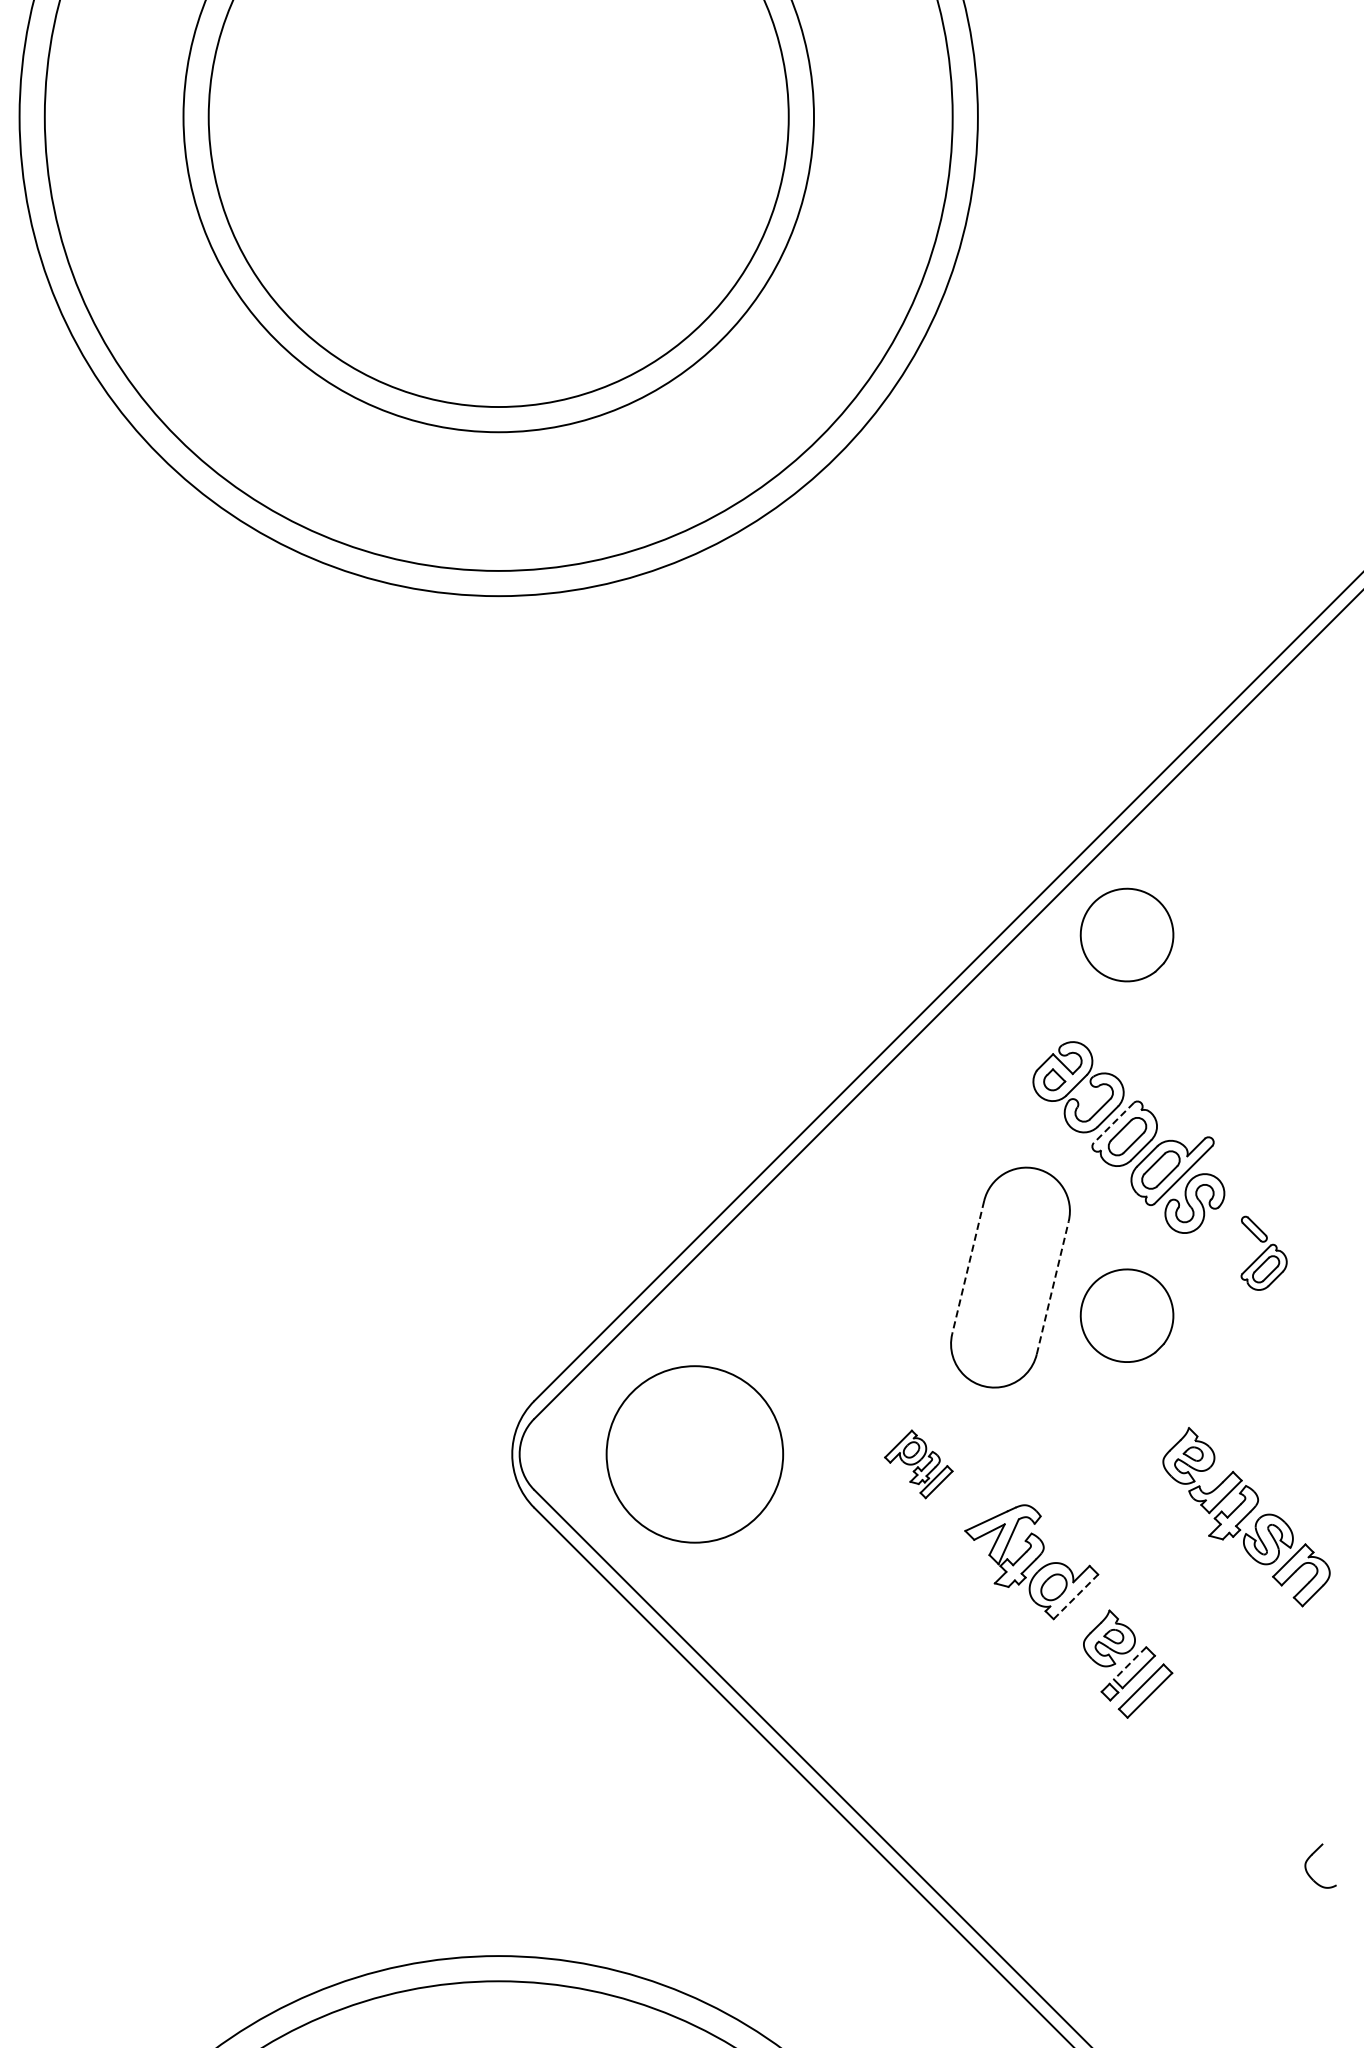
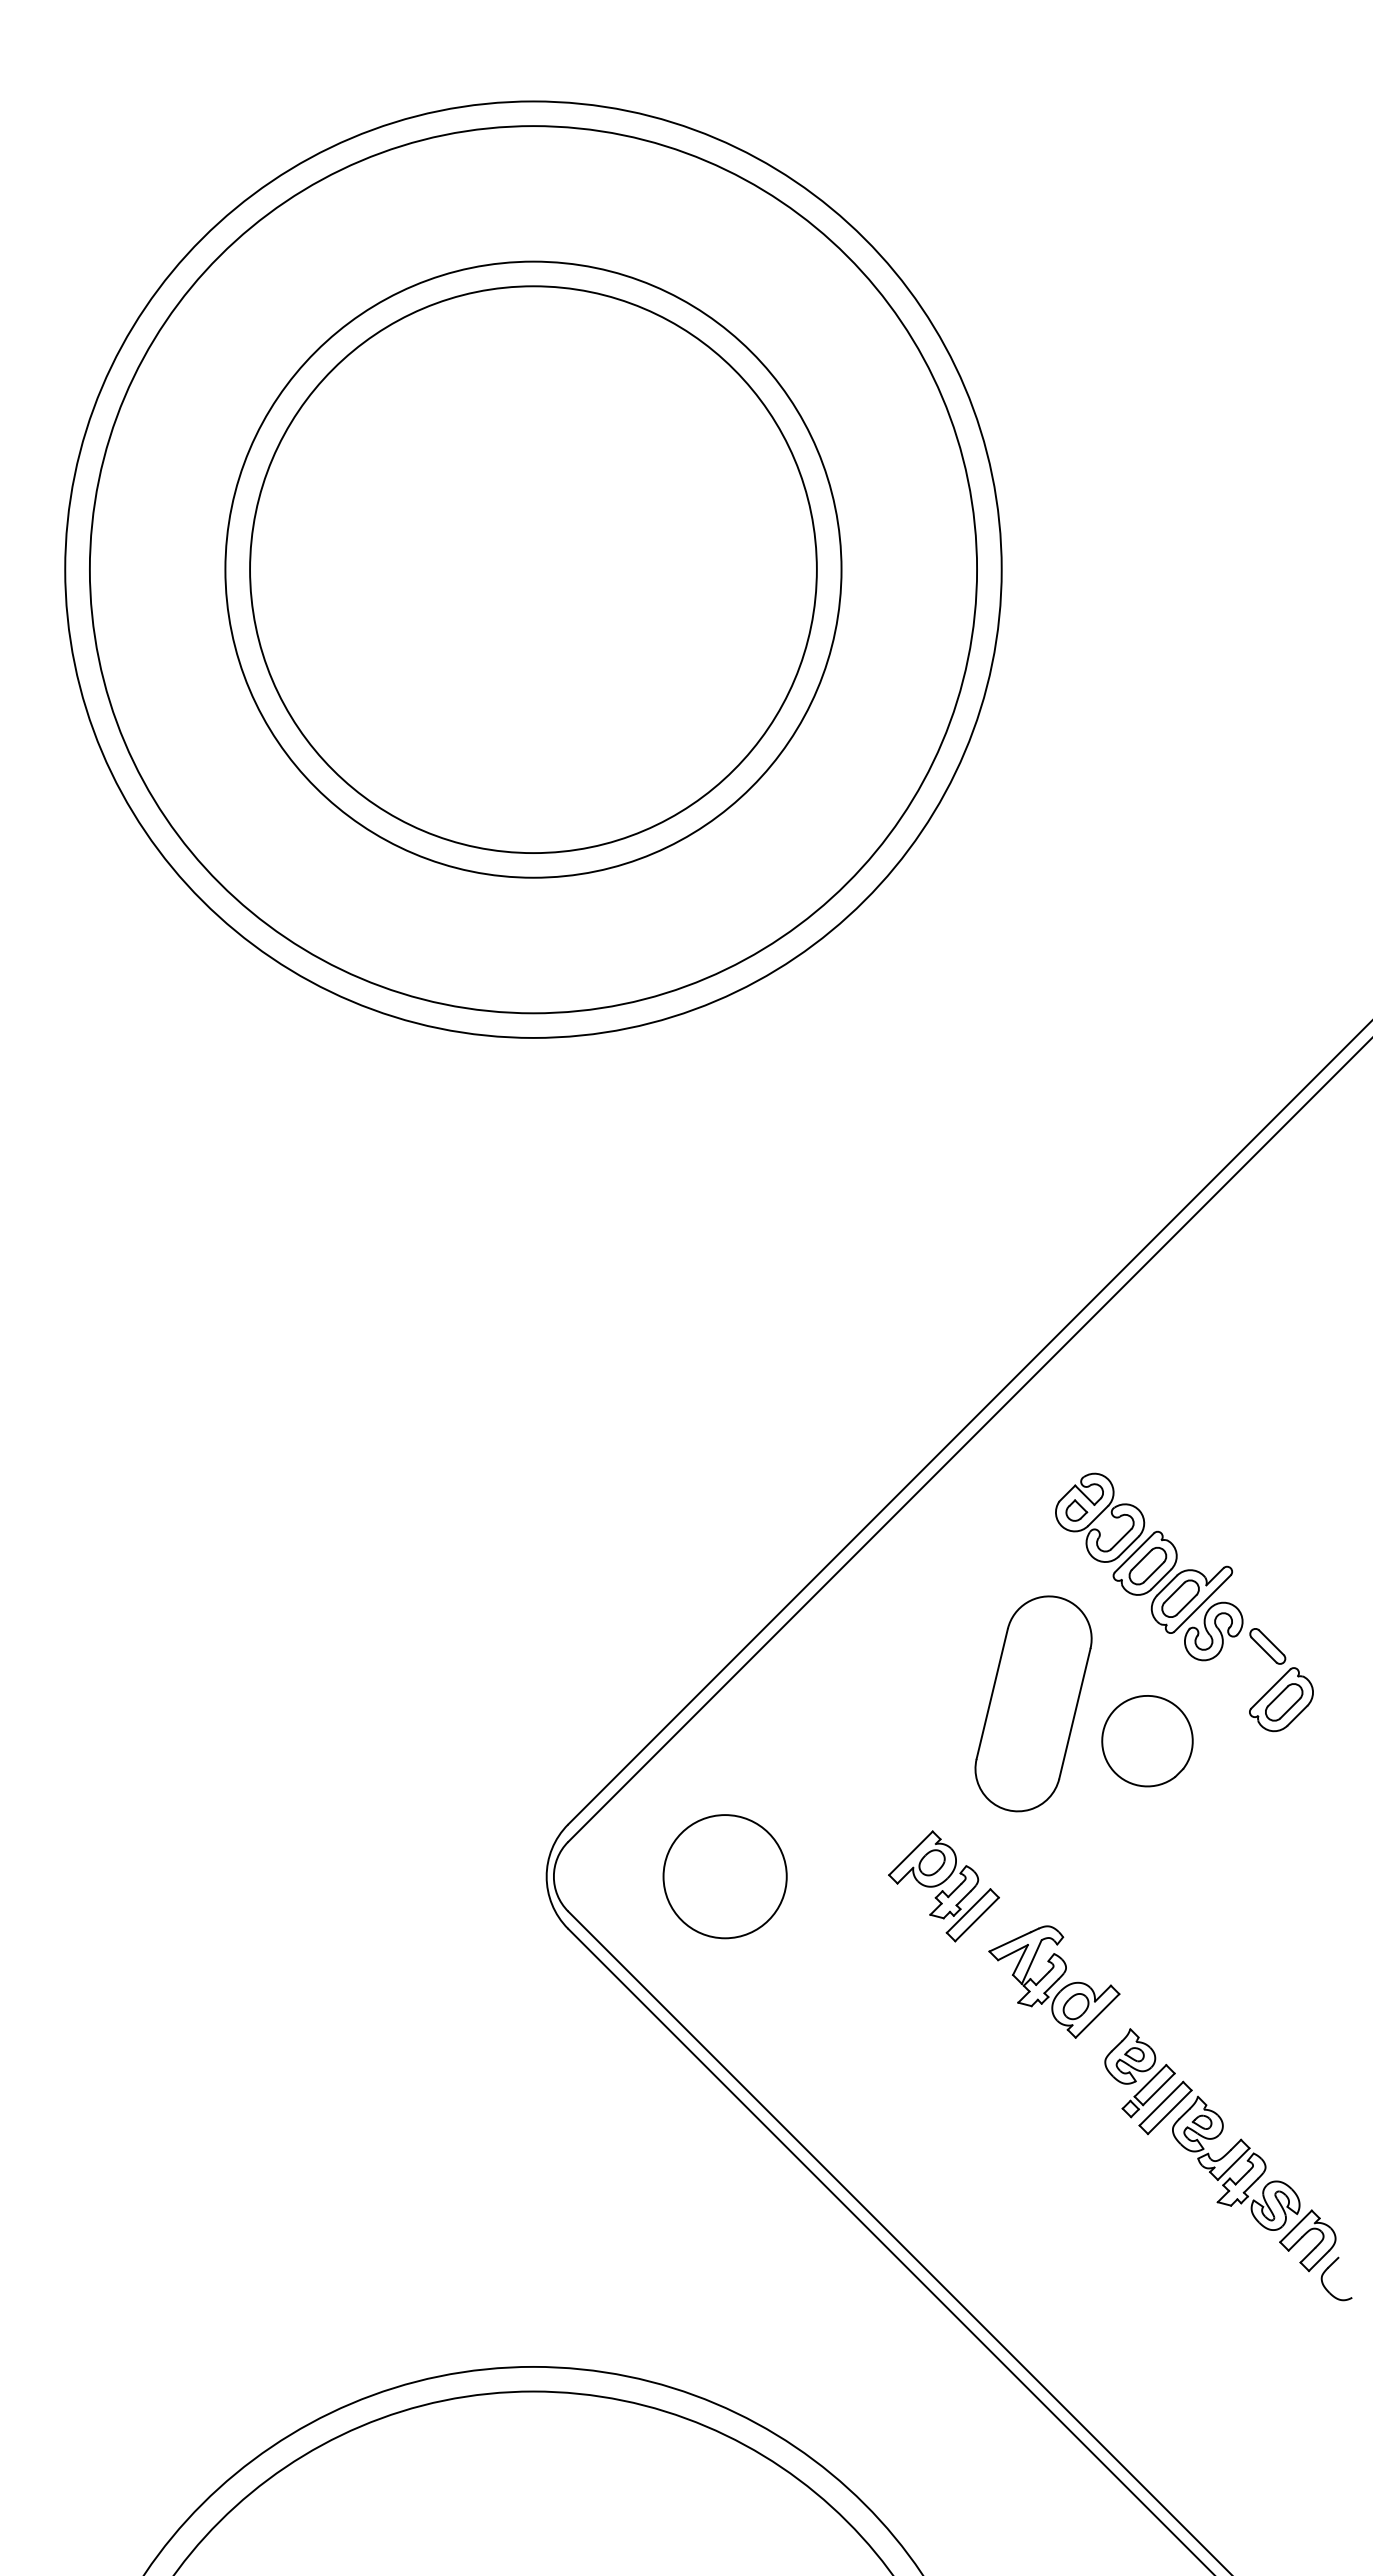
part: (1127, 935) -> (1147, 1369), removed
line: (1113, 1122) -> (1134, 1552), dashed -> solid
part: (1264, 1253) -> (1281, 1680), size x1.43
line: (968, 1266) -> (992, 1693), dashed -> solid
line: (1052, 1287) -> (1074, 1713), dashed -> solid
circle: (694, 1454) -> (724, 1876), size x0.71
part: (918, 1464) -> (943, 1886), size x1.67
part: (1246, 1516) -> (1254, 2183), moved
line: (1075, 1596) -> (1097, 2015), dashed -> solid
line: (1130, 1664) -> (1150, 2081), dashed -> solid

